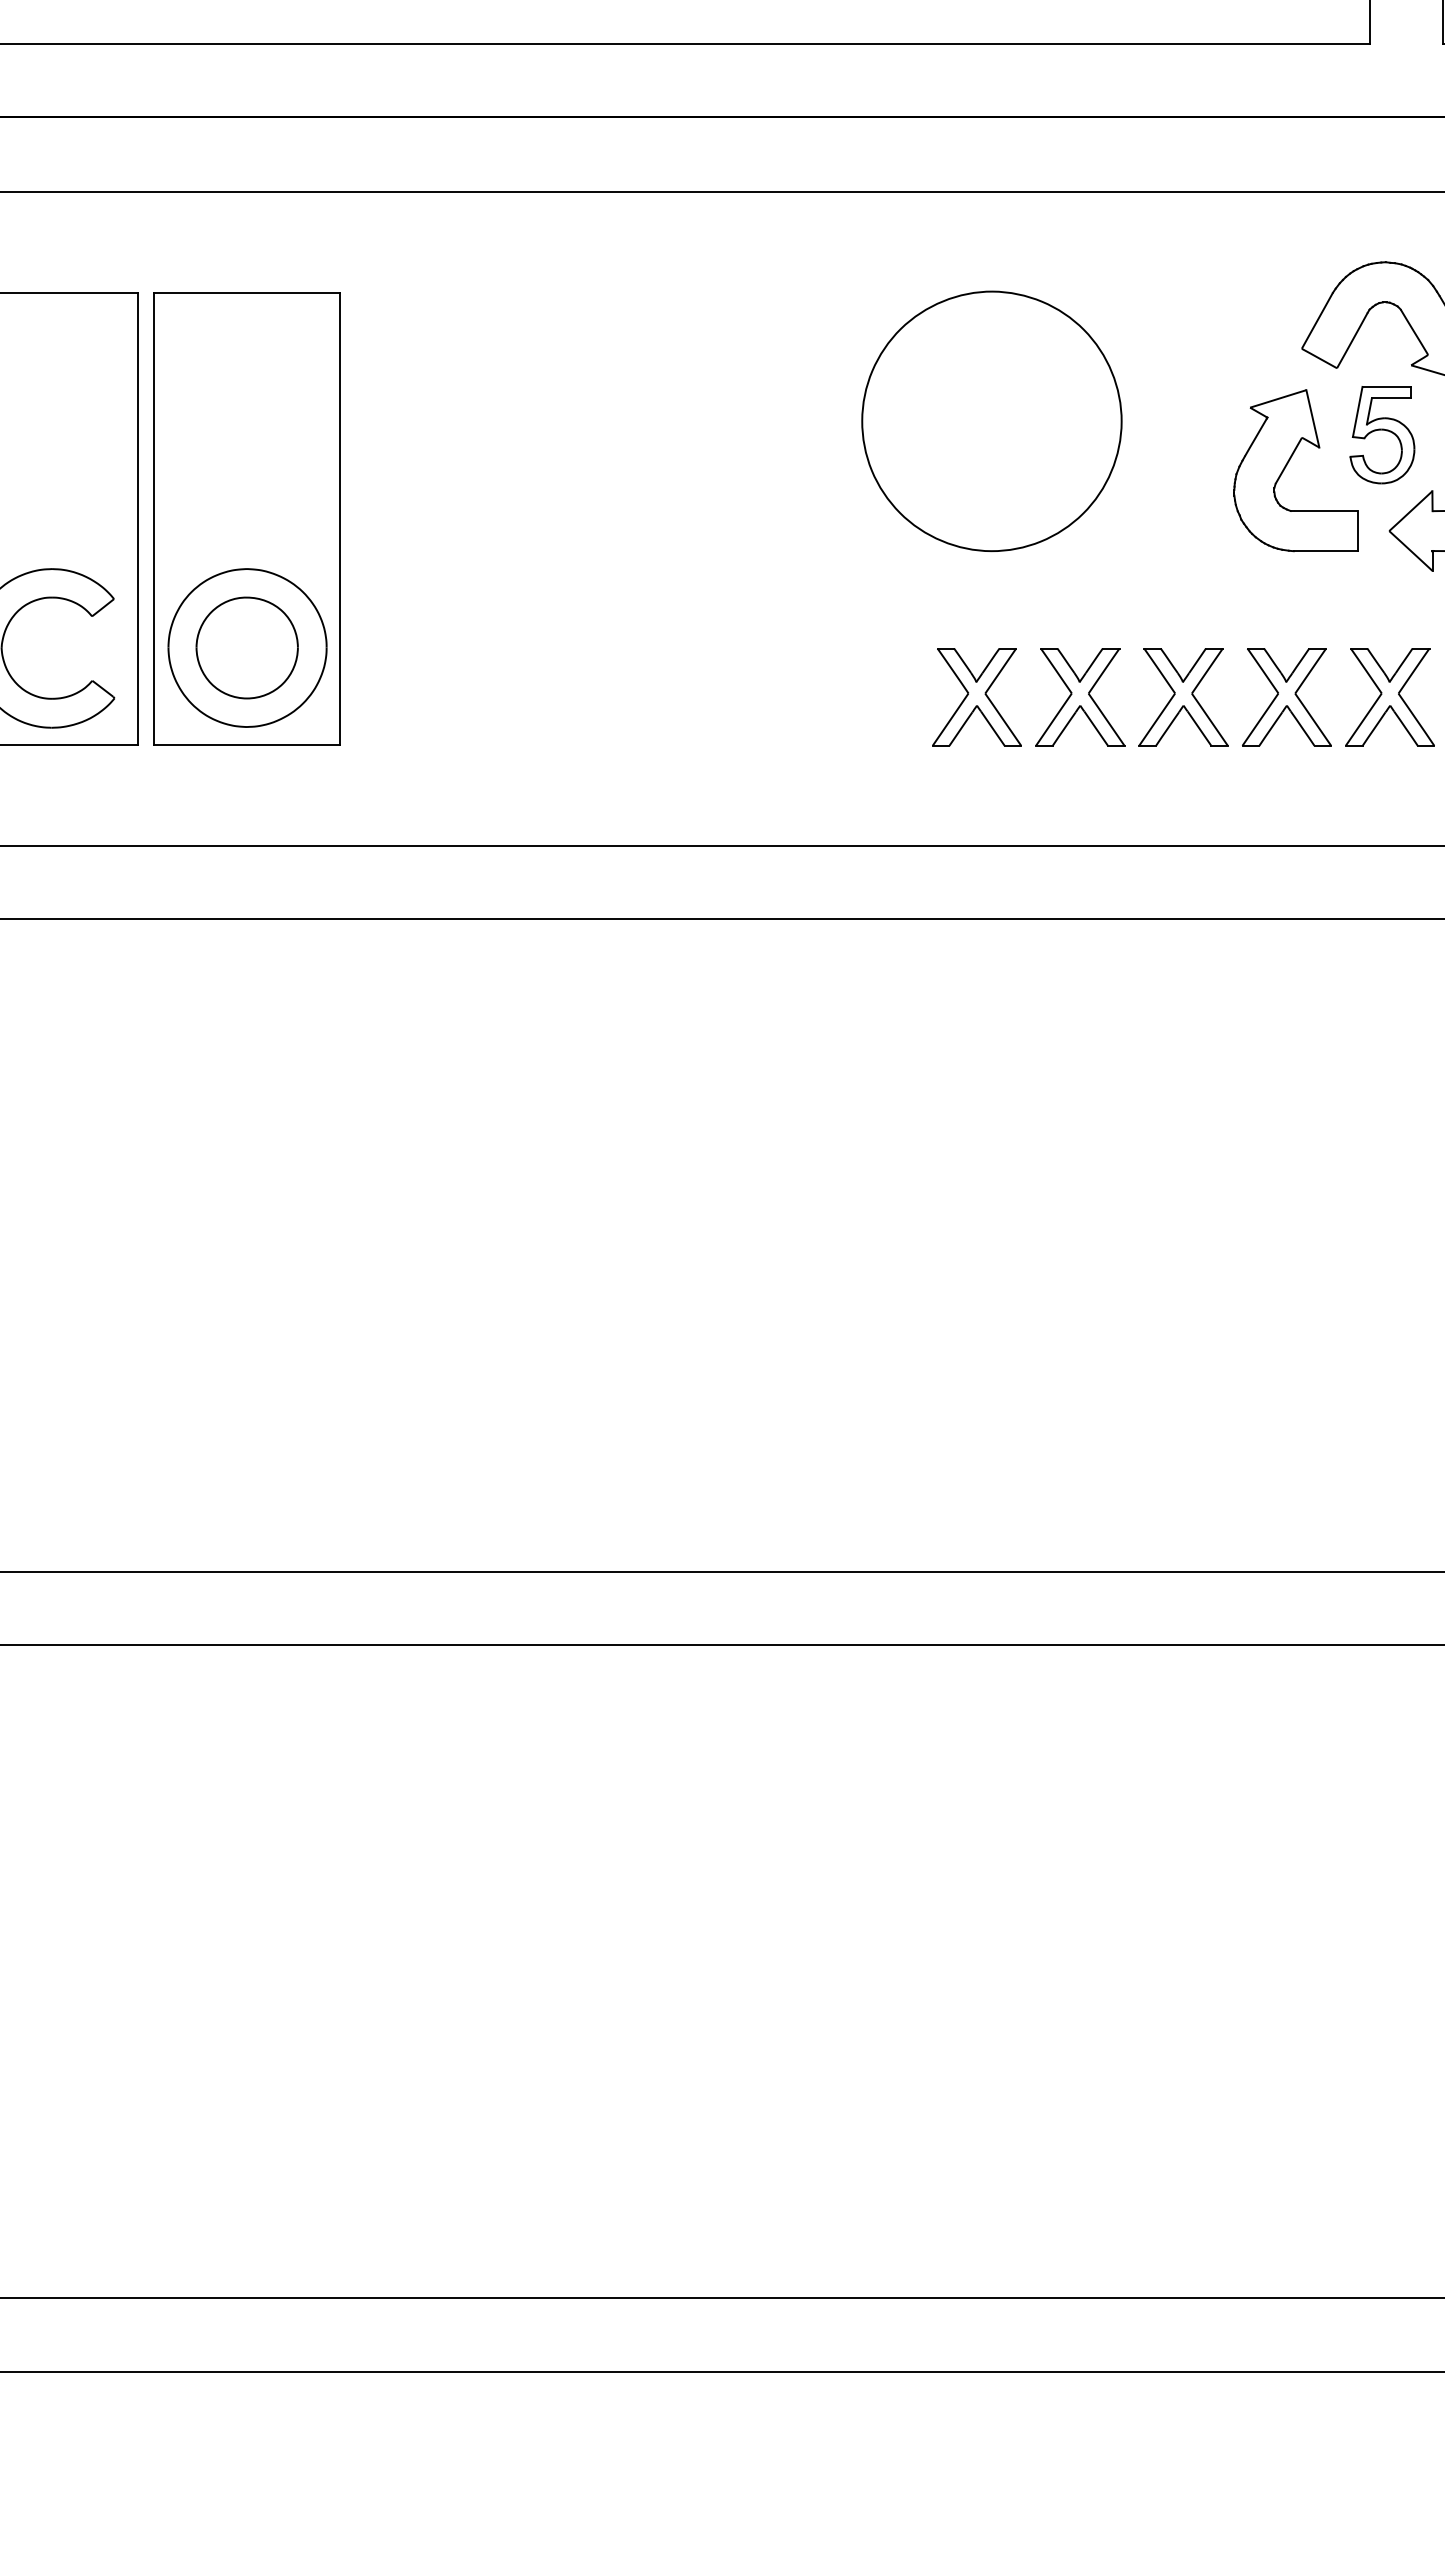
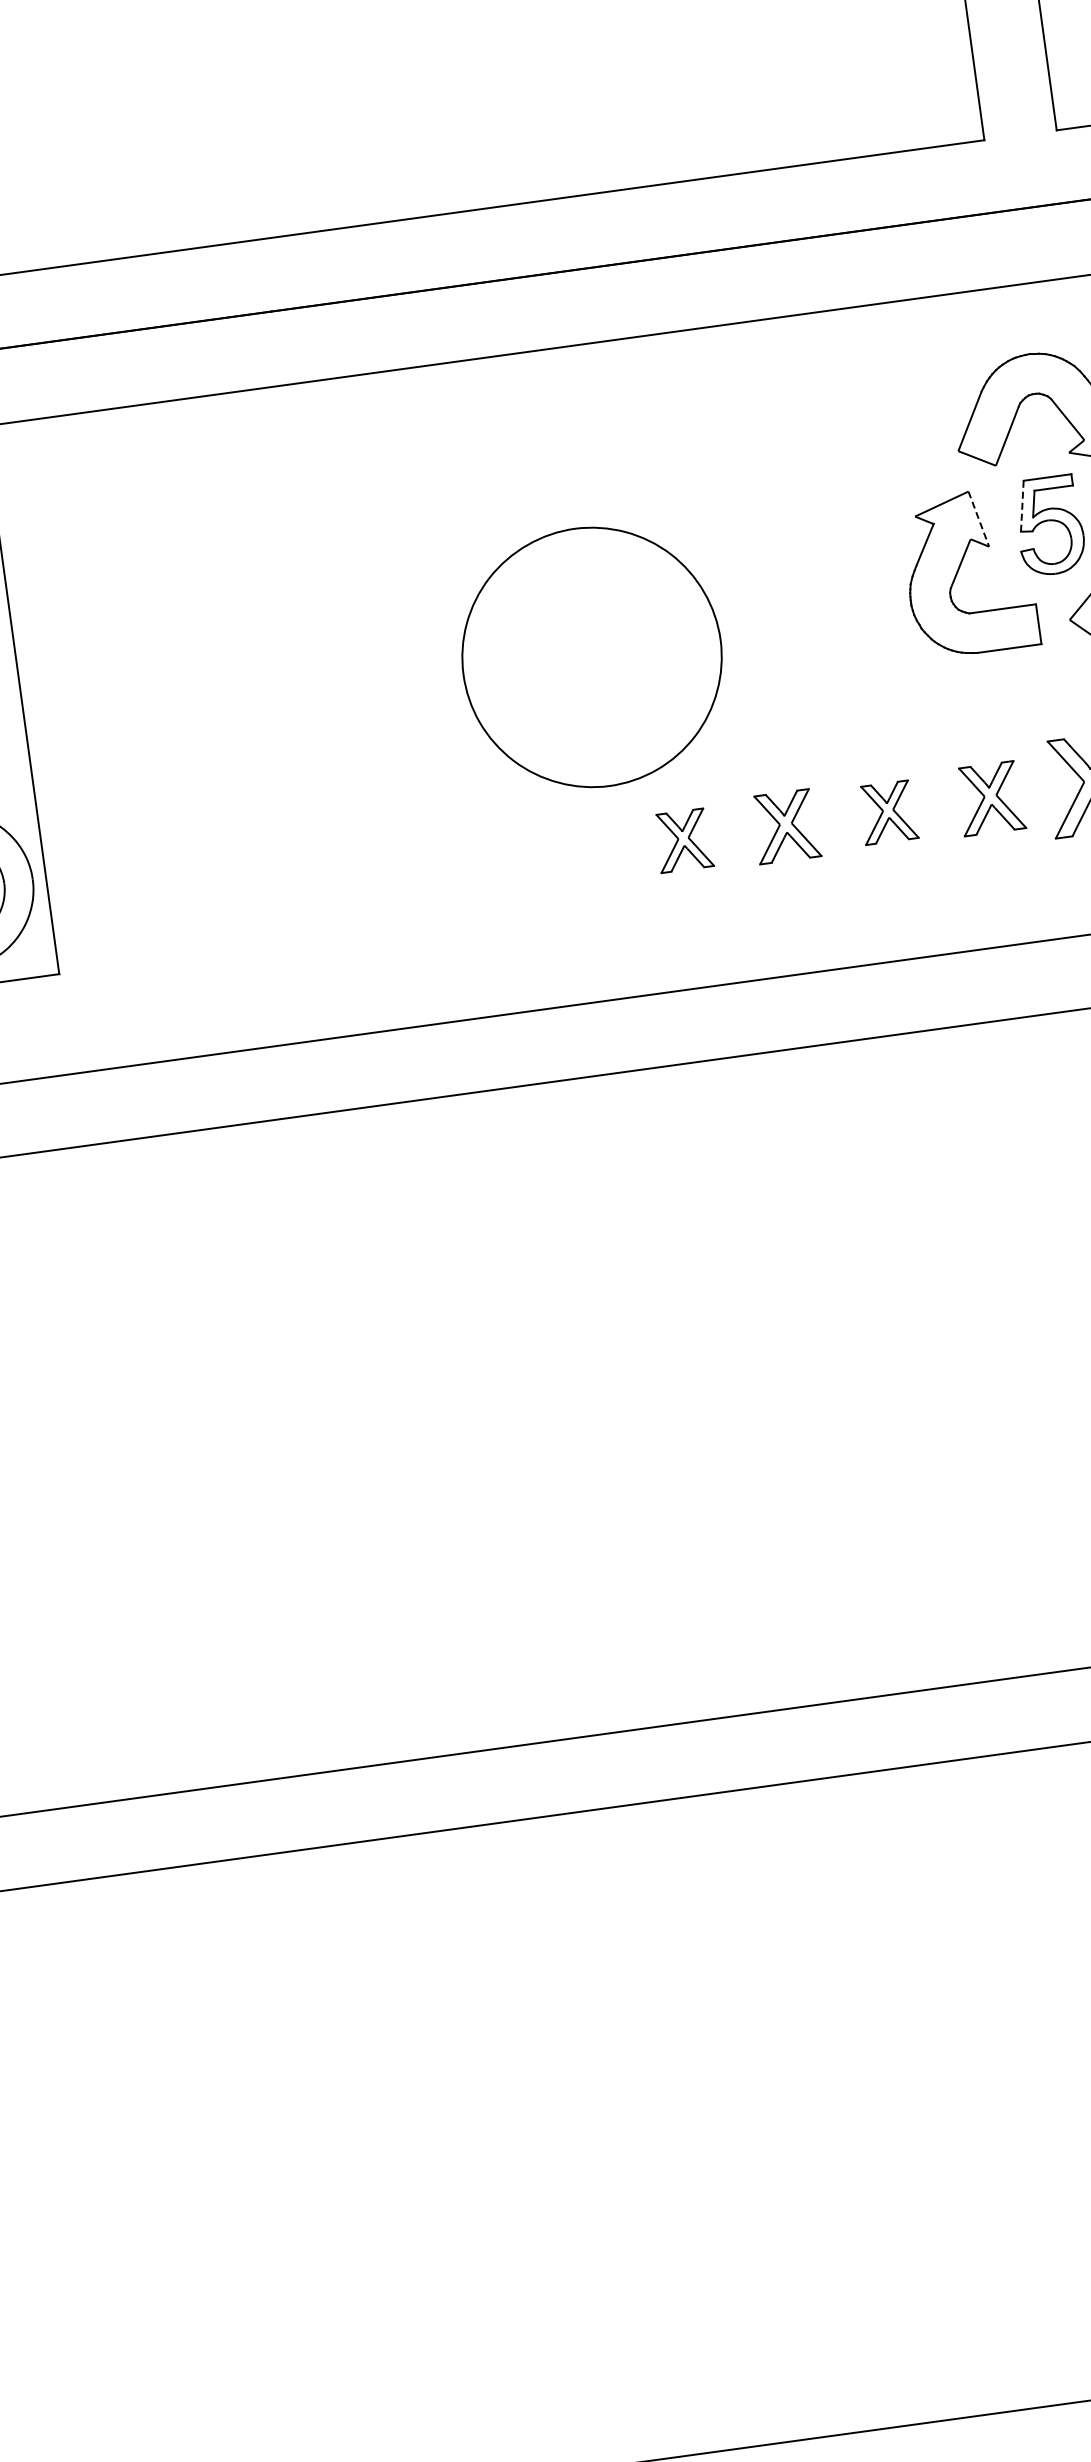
line: (1357, 411) -> (1022, 505), solid -> dashed
line: (1312, 419) -> (978, 519), solid -> dashed
part: (991, 421) -> (591, 657), moved
part: (976, 697) -> (683, 840), size x0.6
part: (1080, 697) -> (786, 826), size x0.7
part: (1183, 697) -> (888, 812), size x0.6
part: (1286, 697) -> (990, 798), size x0.7

